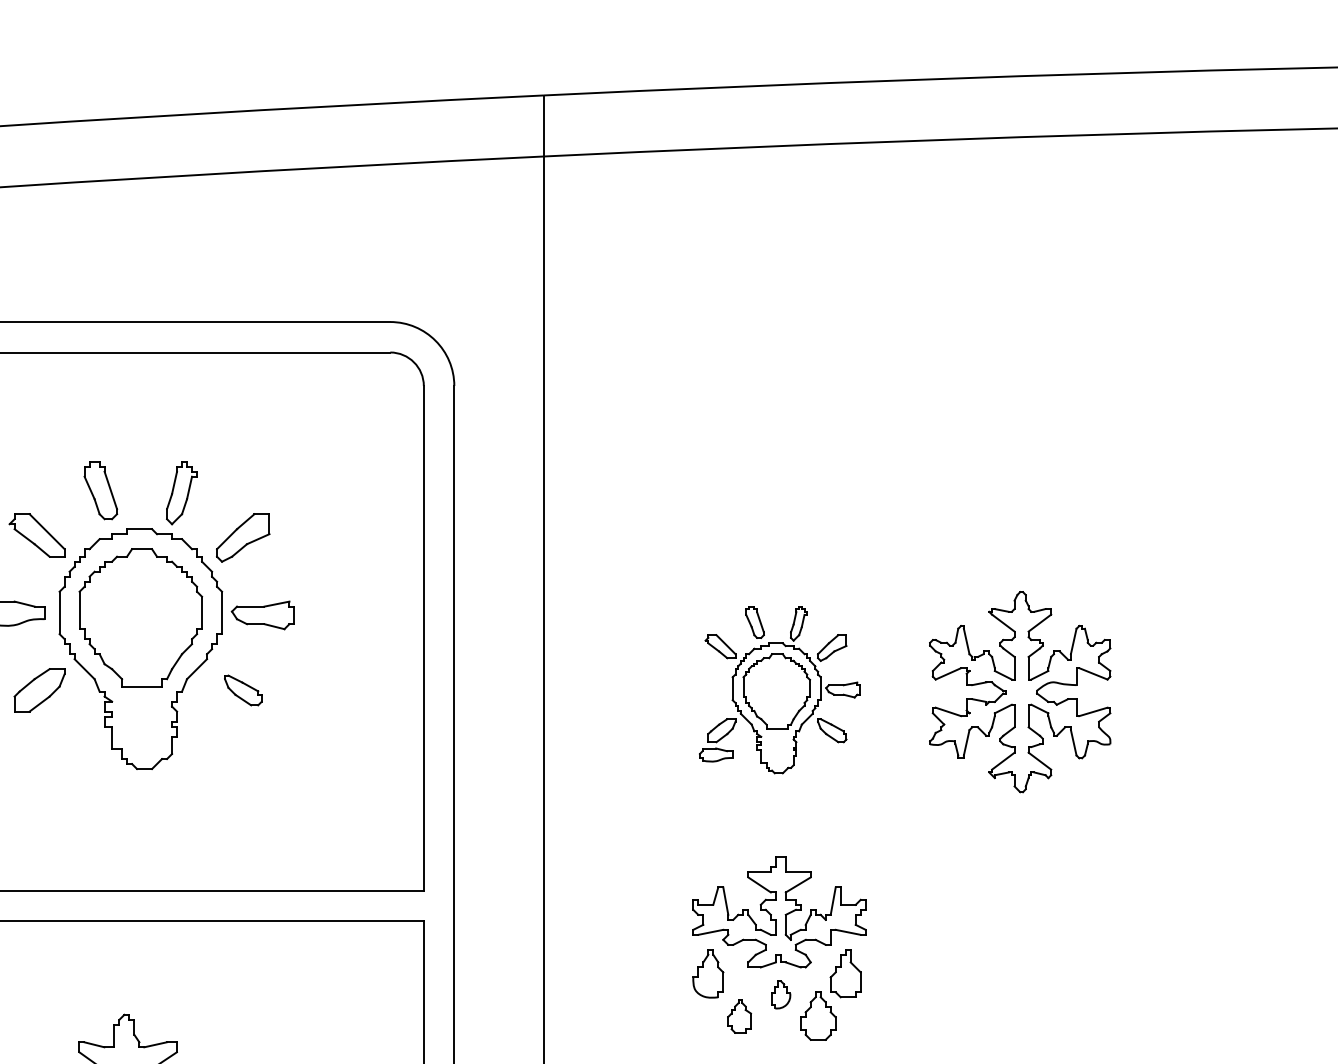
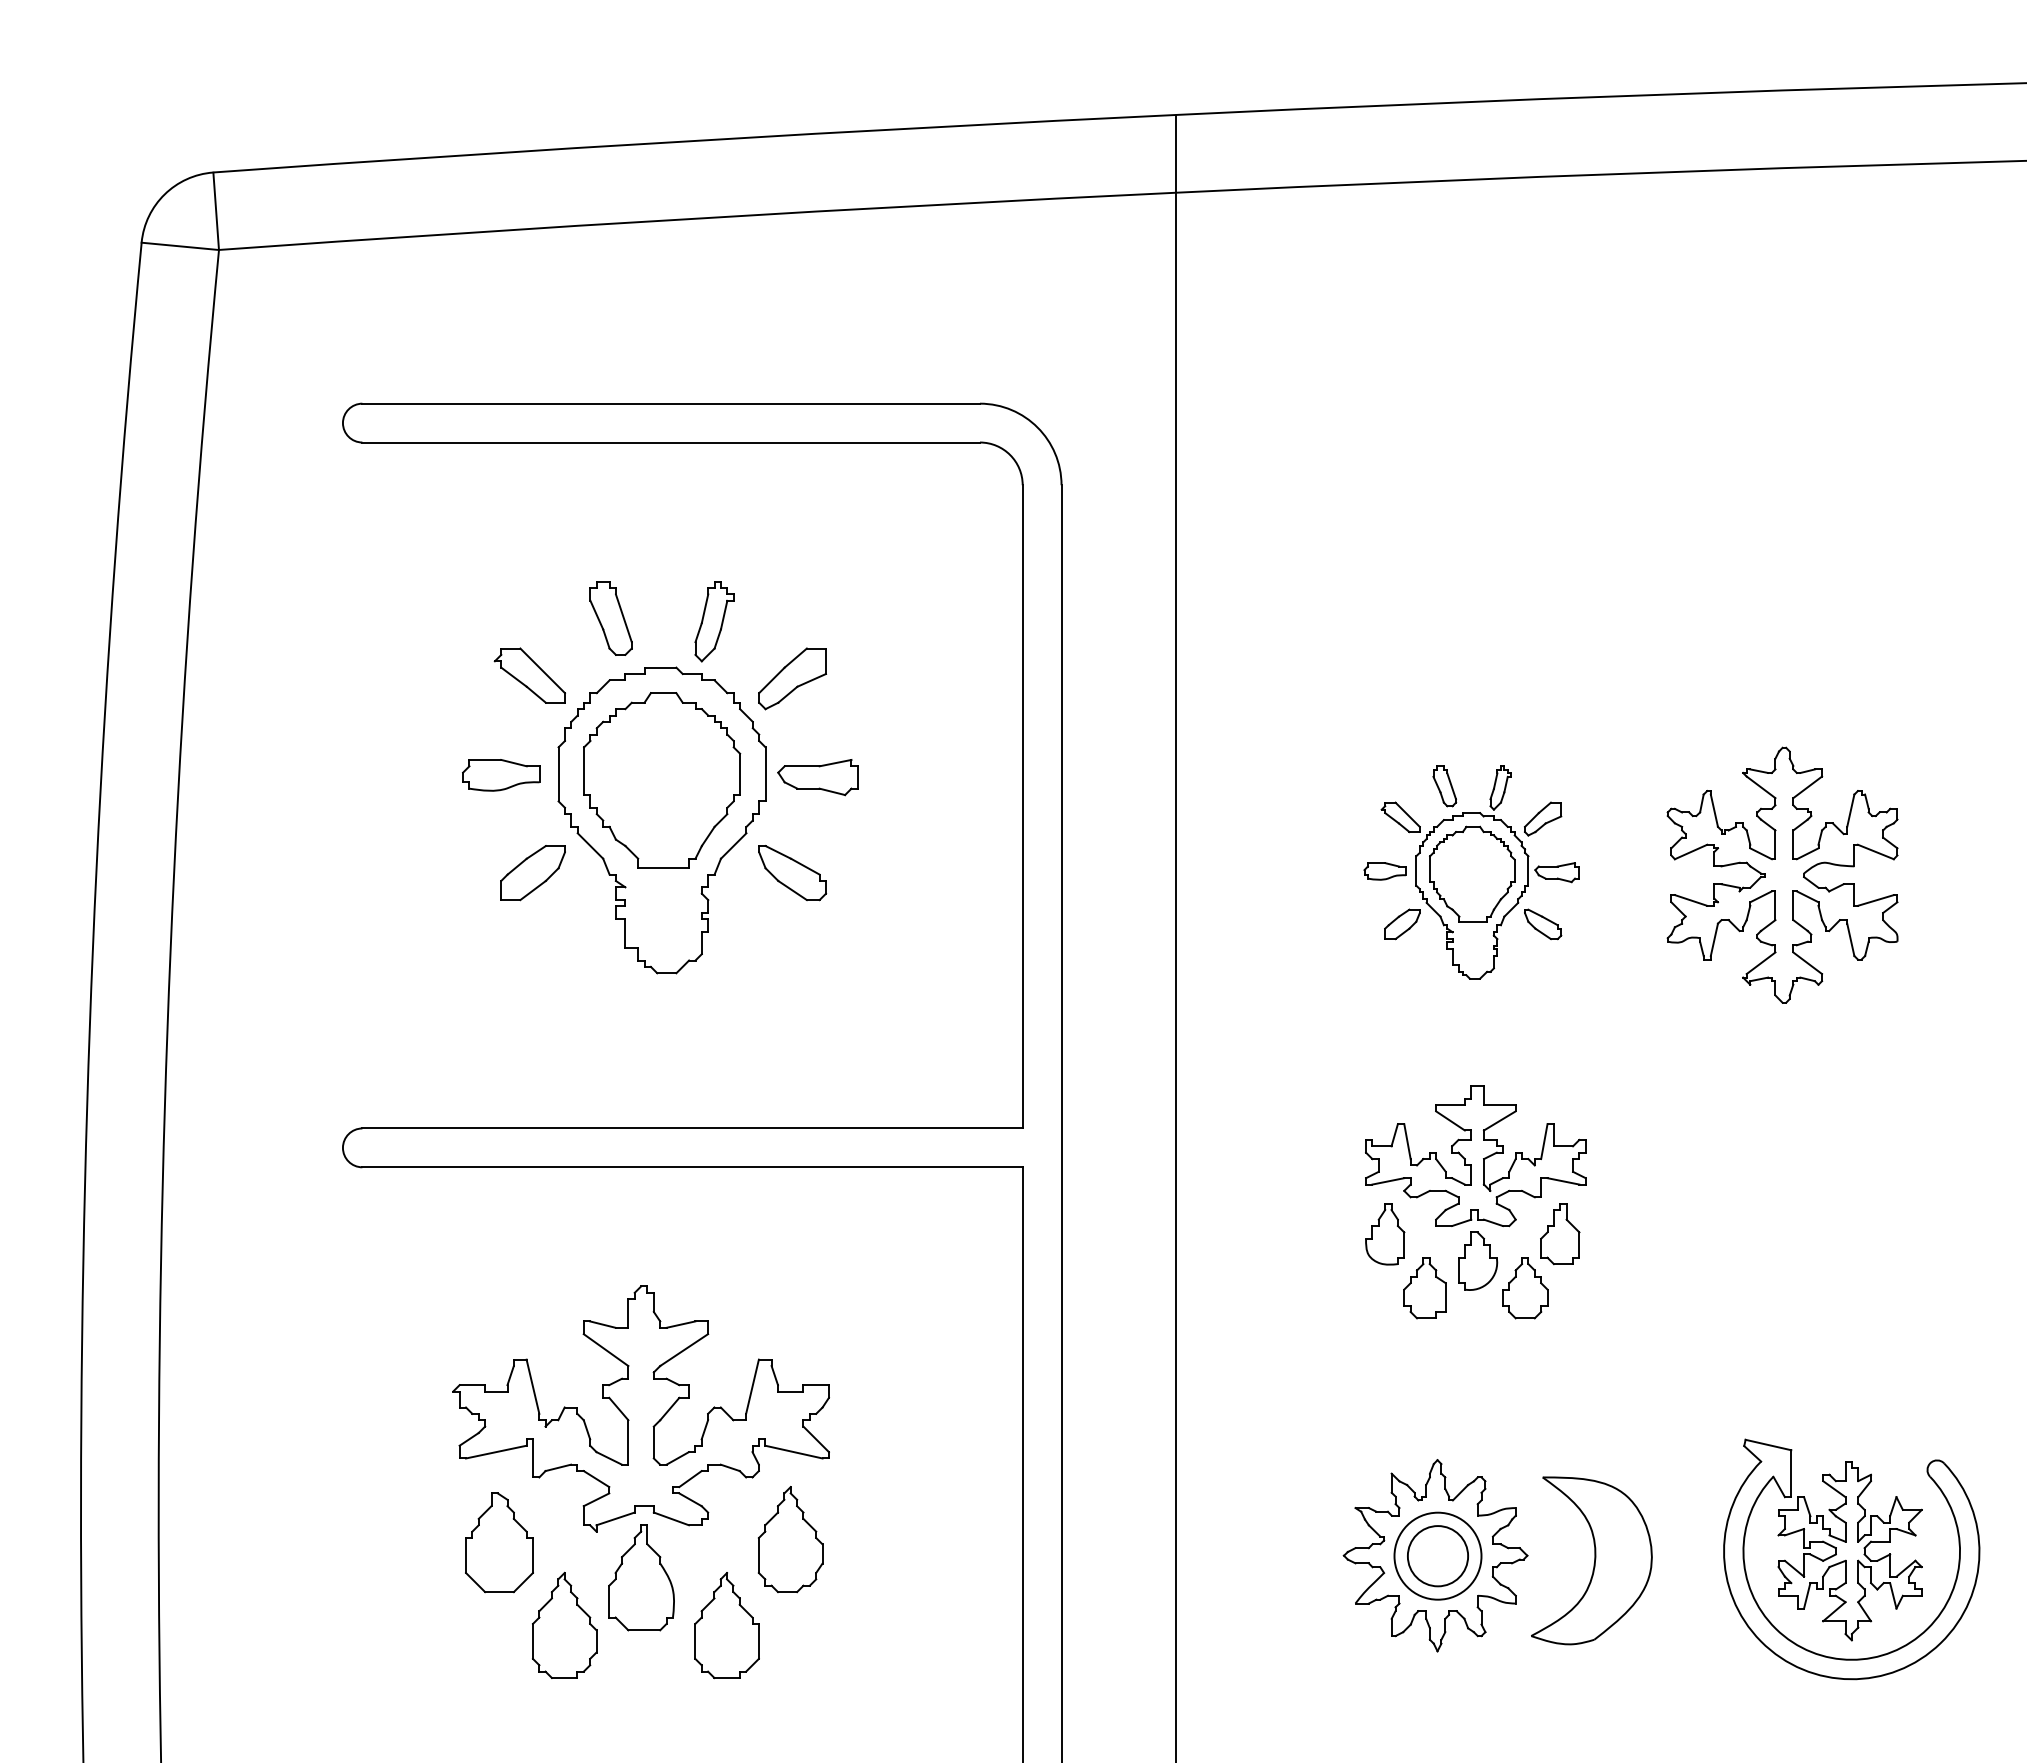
part: (243, 690) -> (792, 873), size x1.43
part: (715, 755) -> (1384, 871), moved
part: (781, 994) -> (1478, 1260), size x1.67
part: (739, 1016) -> (1424, 1288), size x1.43

